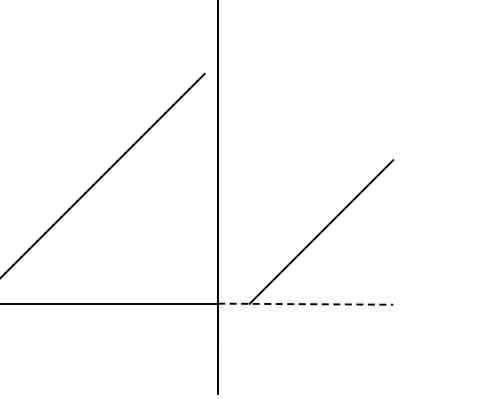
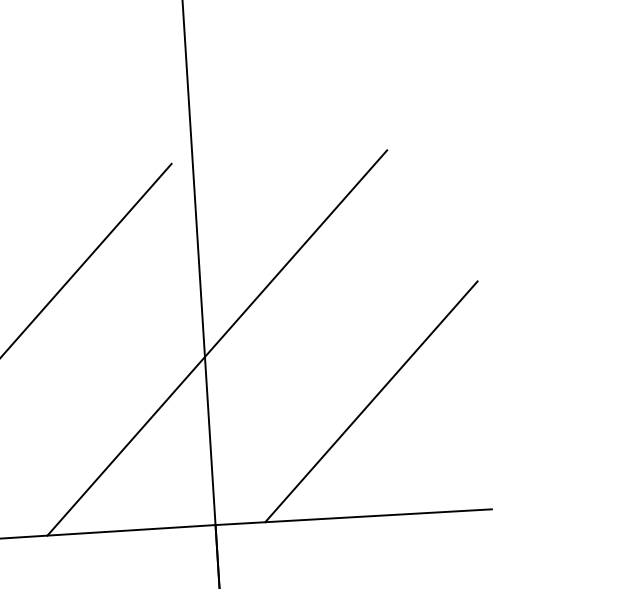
line: (226, 188) -> (217, 342), added
line: (305, 304) -> (353, 517), dashed -> solid

